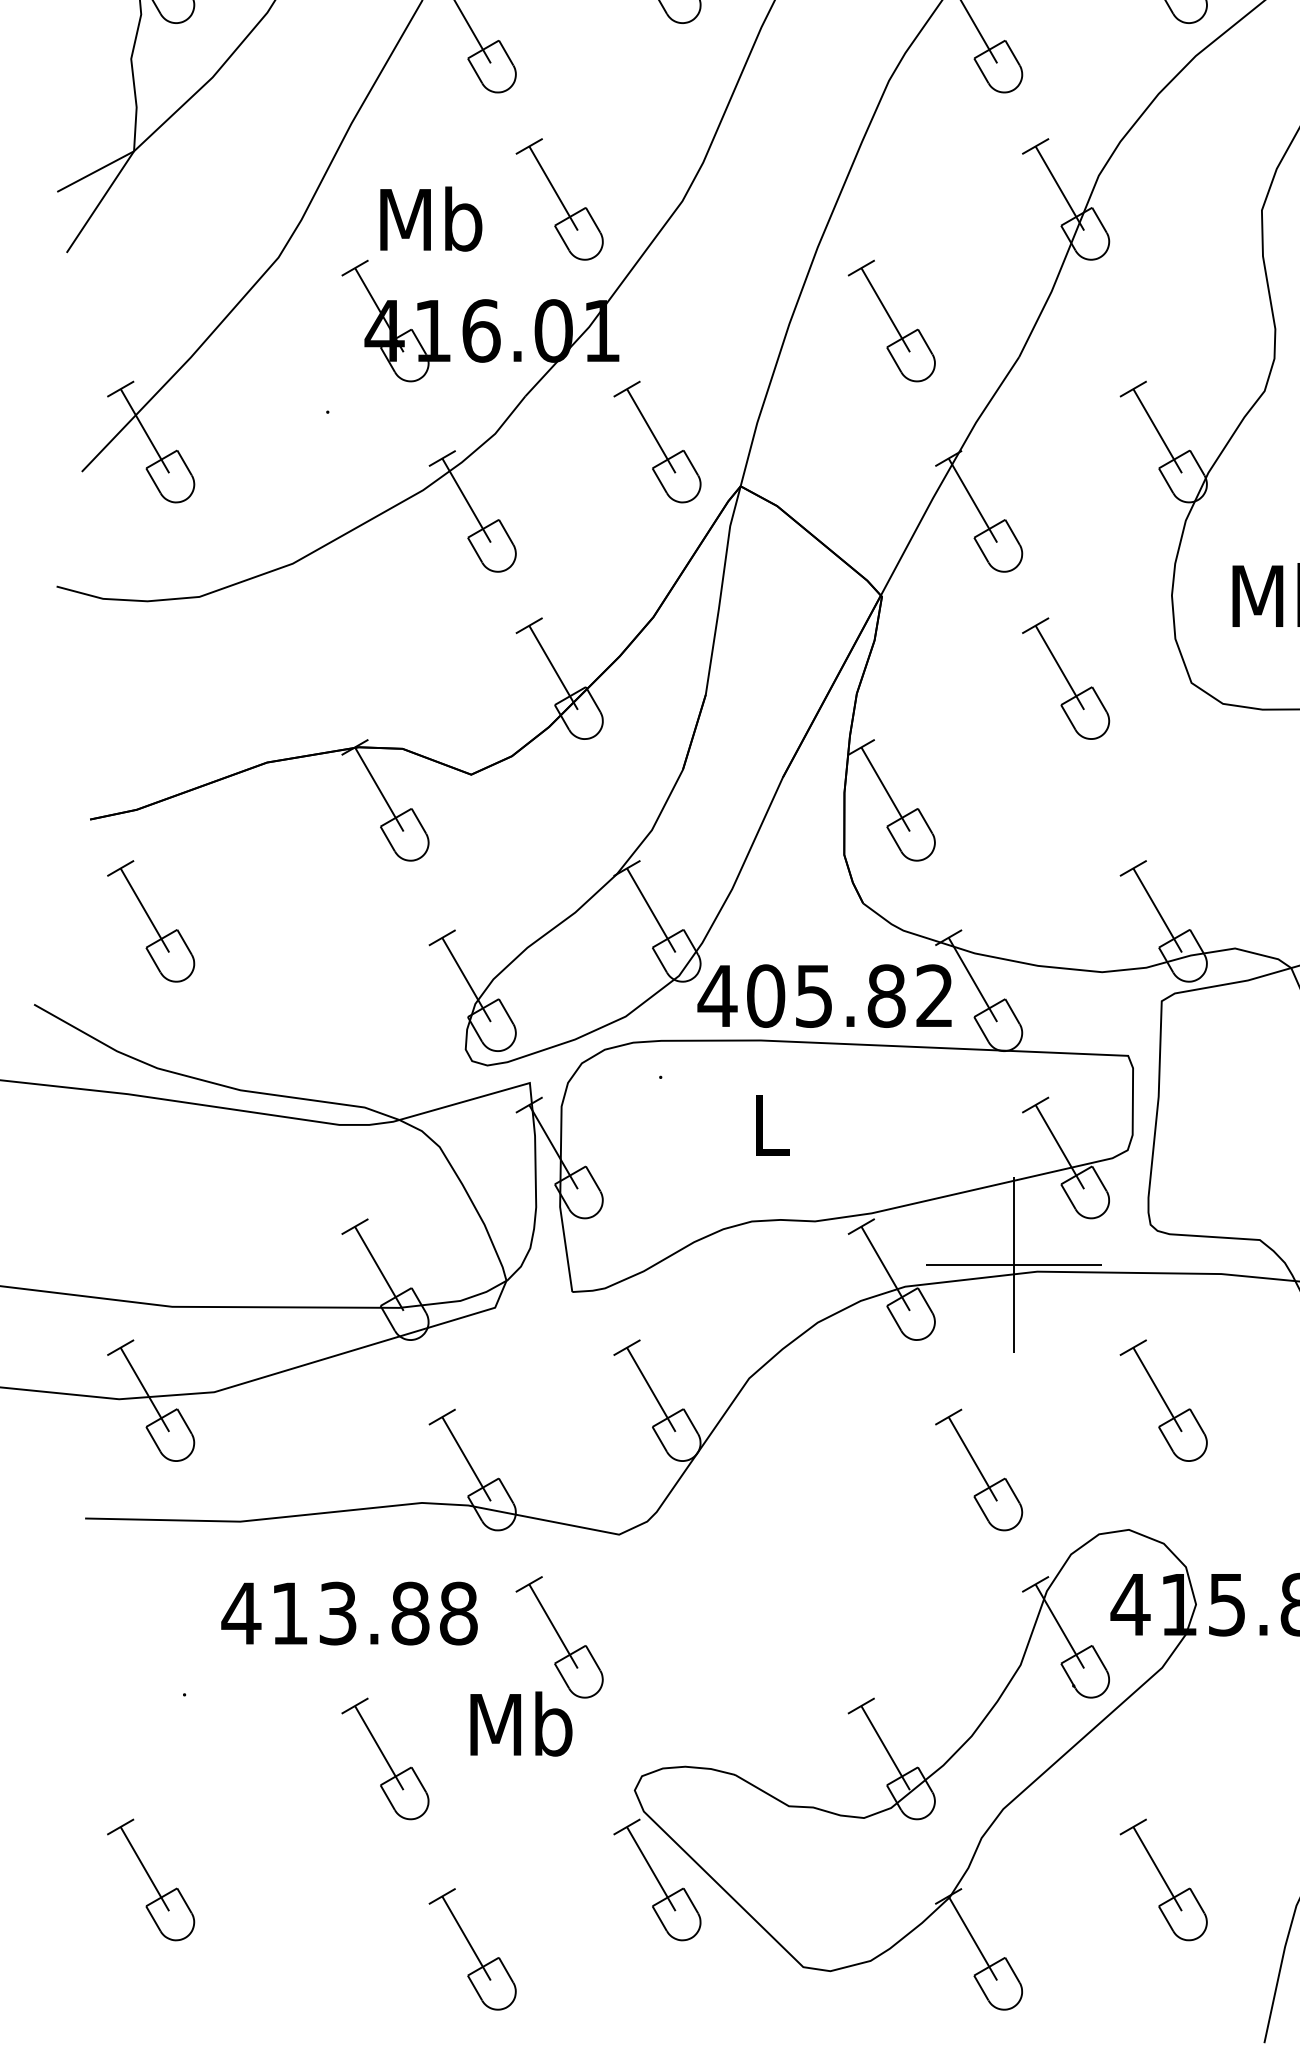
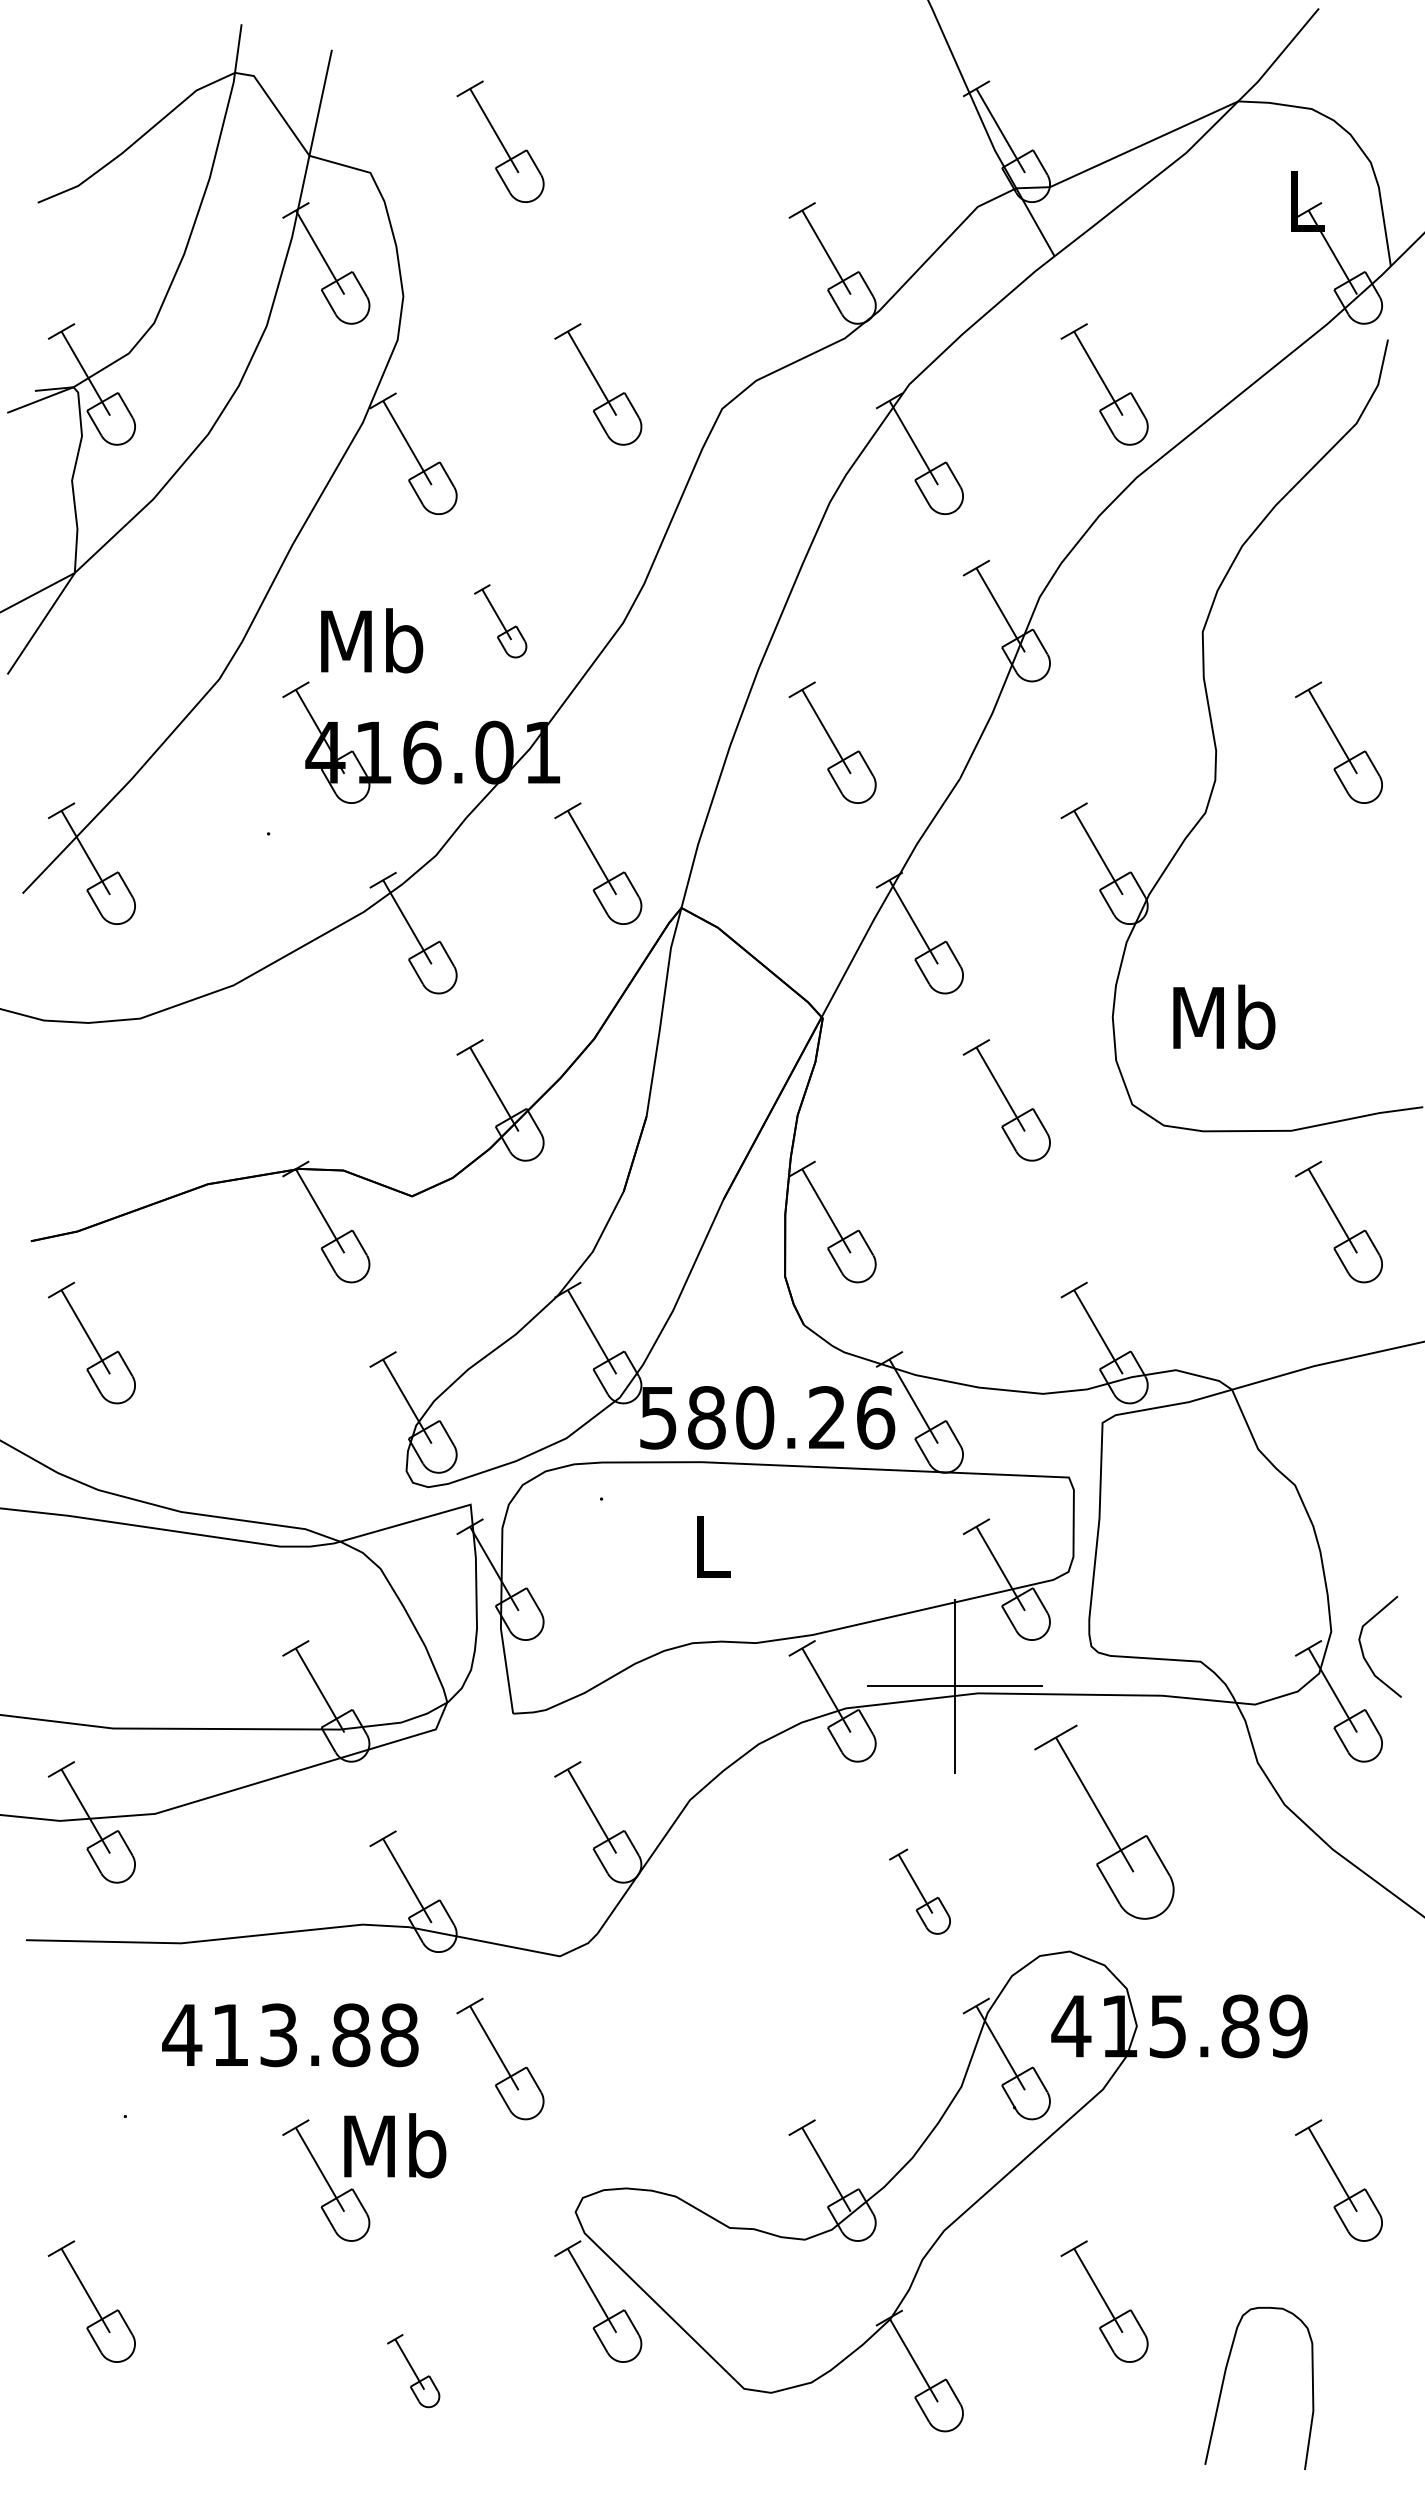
part: (559, 199) -> (500, 621), size x0.6
text: (825, 995) -> (766, 1417), 405.82 -> 580.26
part: (1163, 1400) -> (1104, 1822), size x1.6
part: (978, 1469) -> (919, 1891), size x0.7
text: (521, 1723) -> (395, 2145), moved
part: (472, 1948) -> (413, 2370), size x0.6

